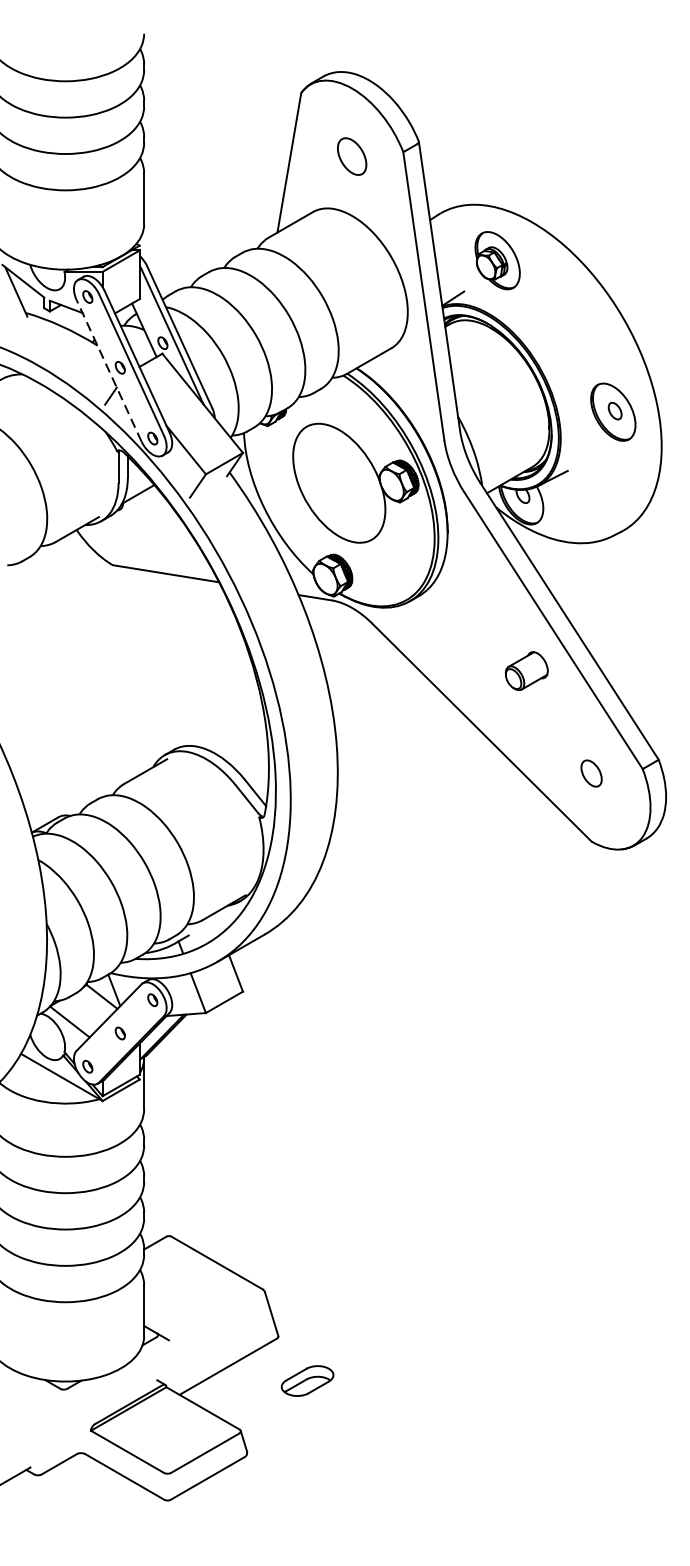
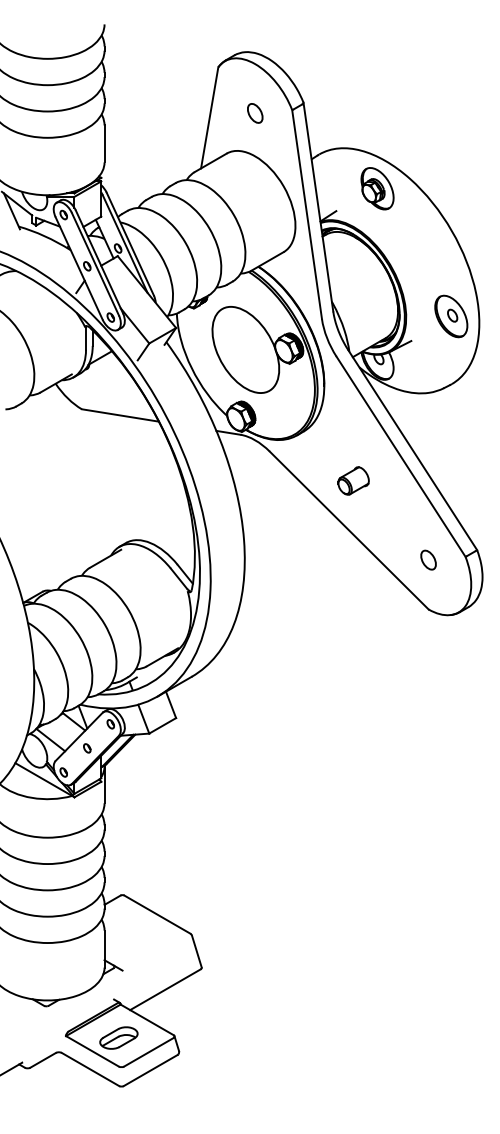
part: (352, 156) -> (255, 113), size x0.71
part: (497, 260) -> (377, 188), moved
line: (108, 369) -> (78, 267), dashed -> solid
part: (613, 412) -> (451, 316), moved
part: (526, 670) -> (353, 480), moved
part: (307, 1380) -> (118, 1037), moved

